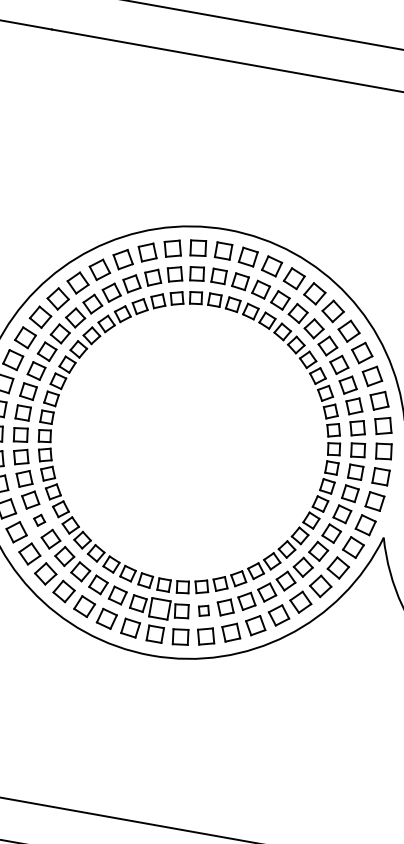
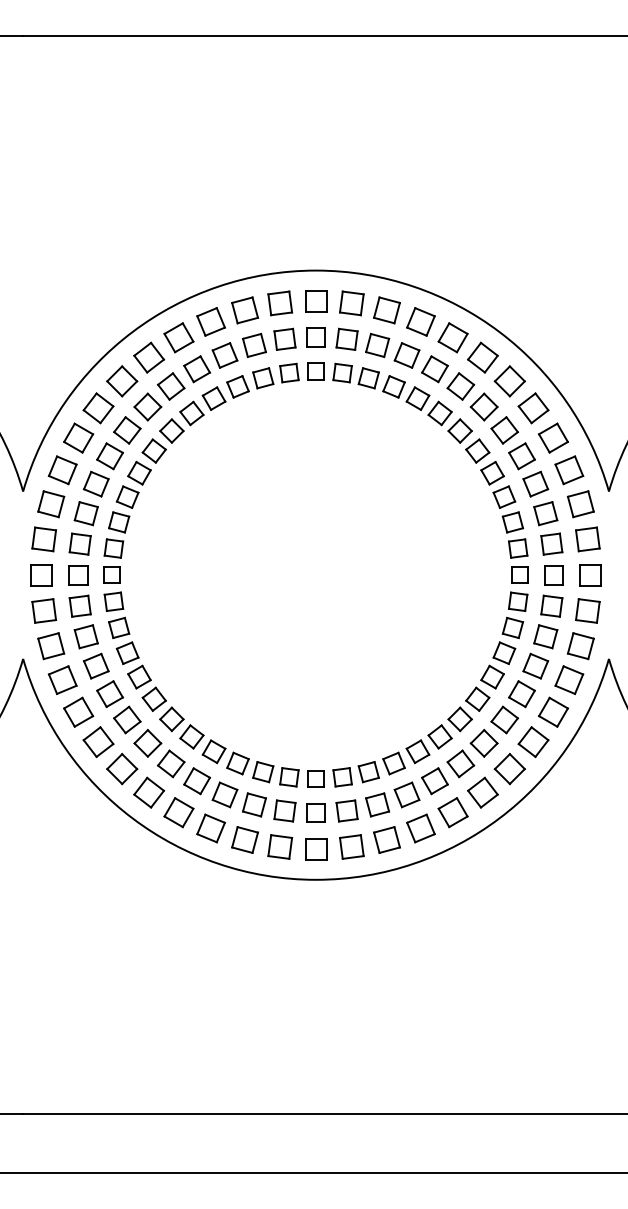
part: (39, 520) -> (127, 719), size x1.67
part: (159, 608) -> (315, 812), size x0.71
part: (203, 610) -> (377, 804), size x1.43

